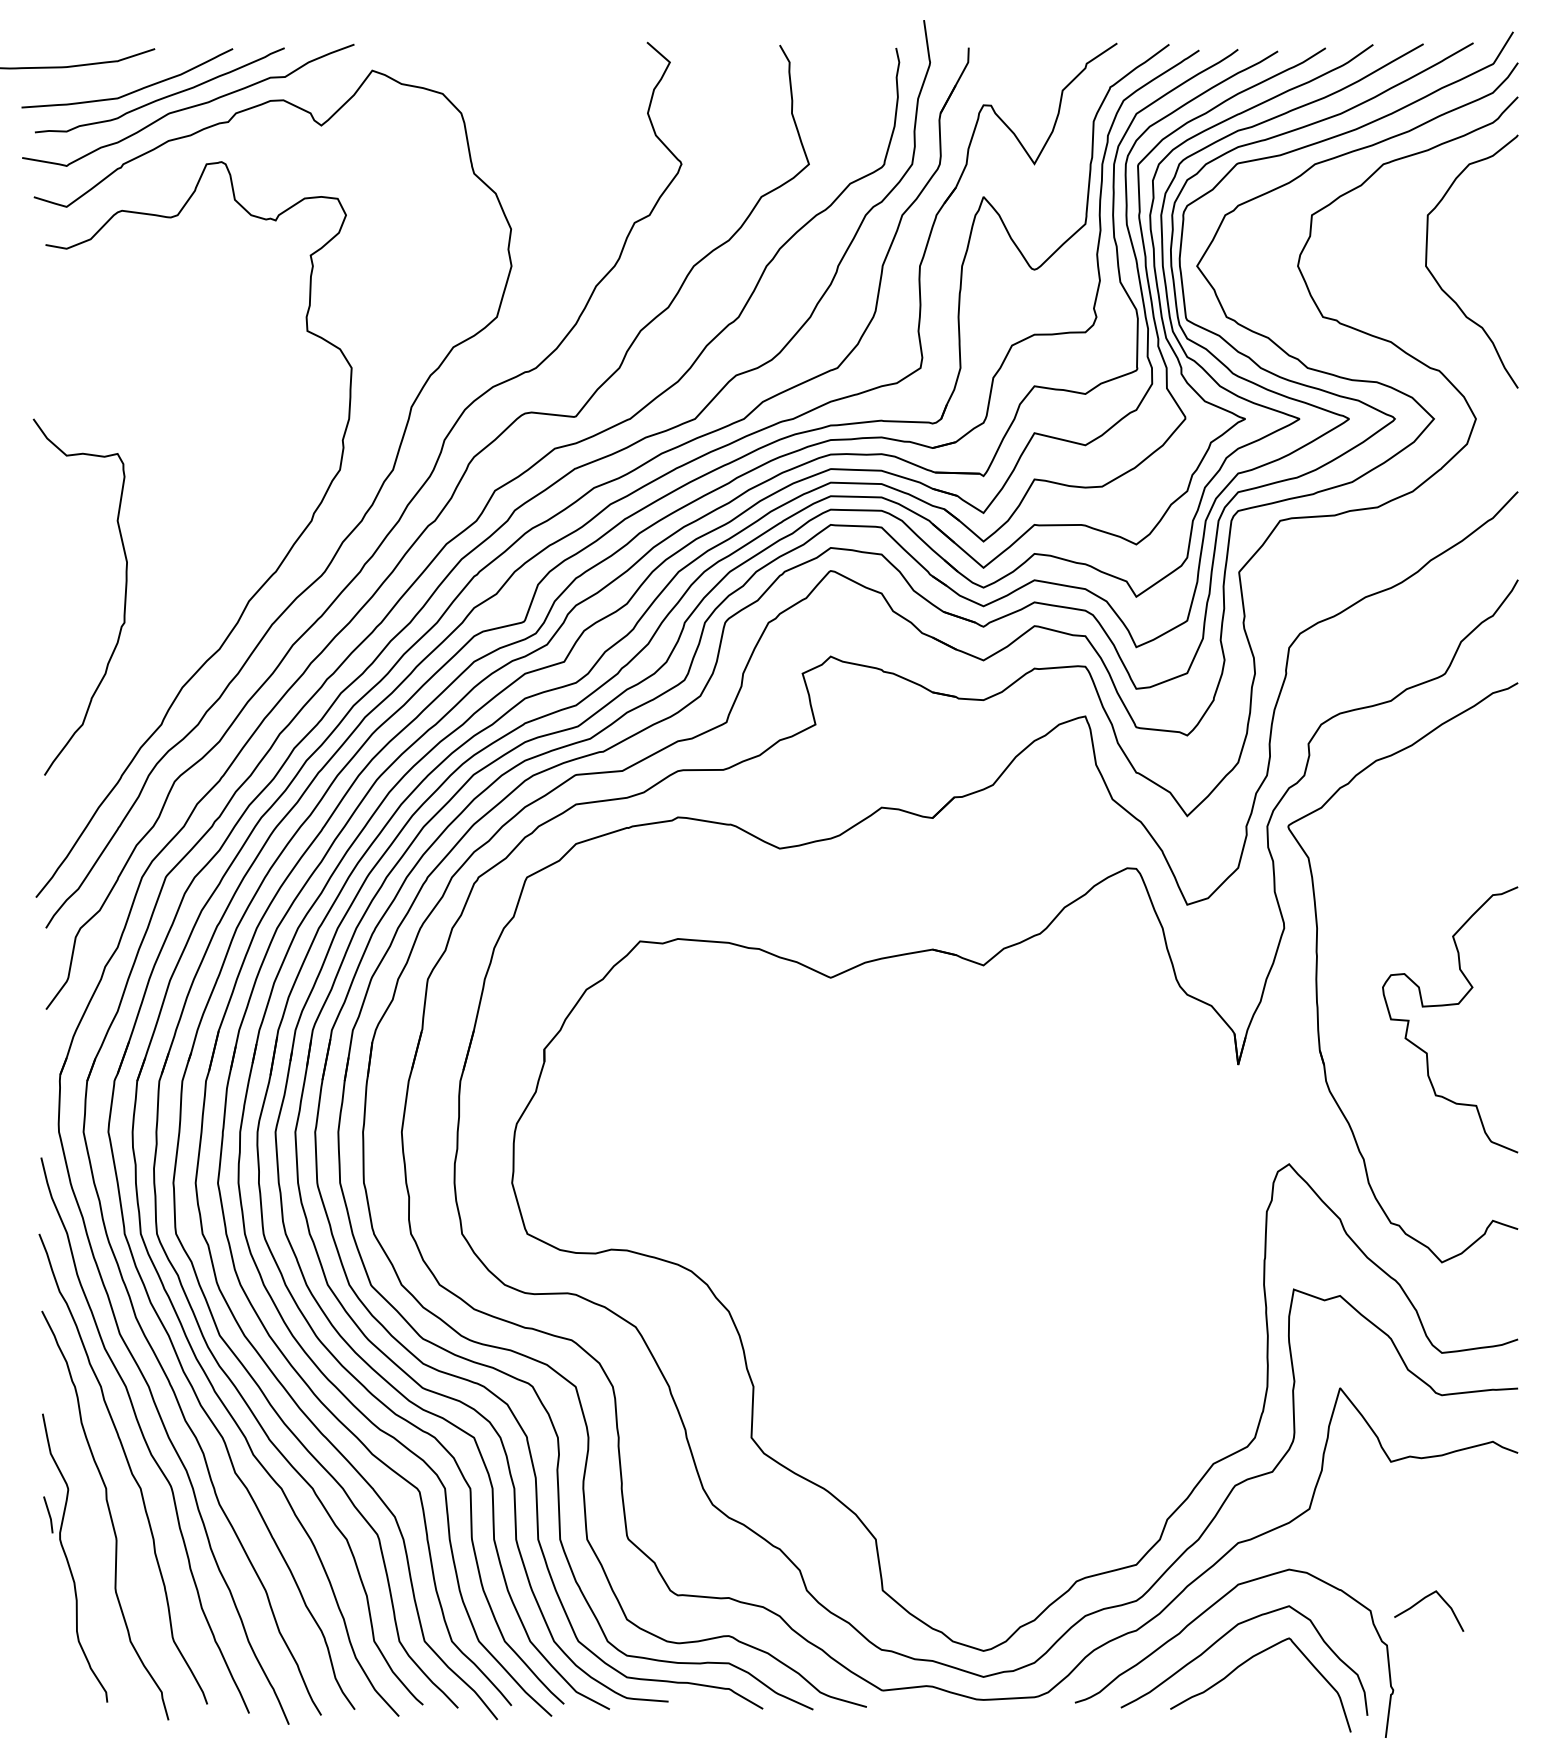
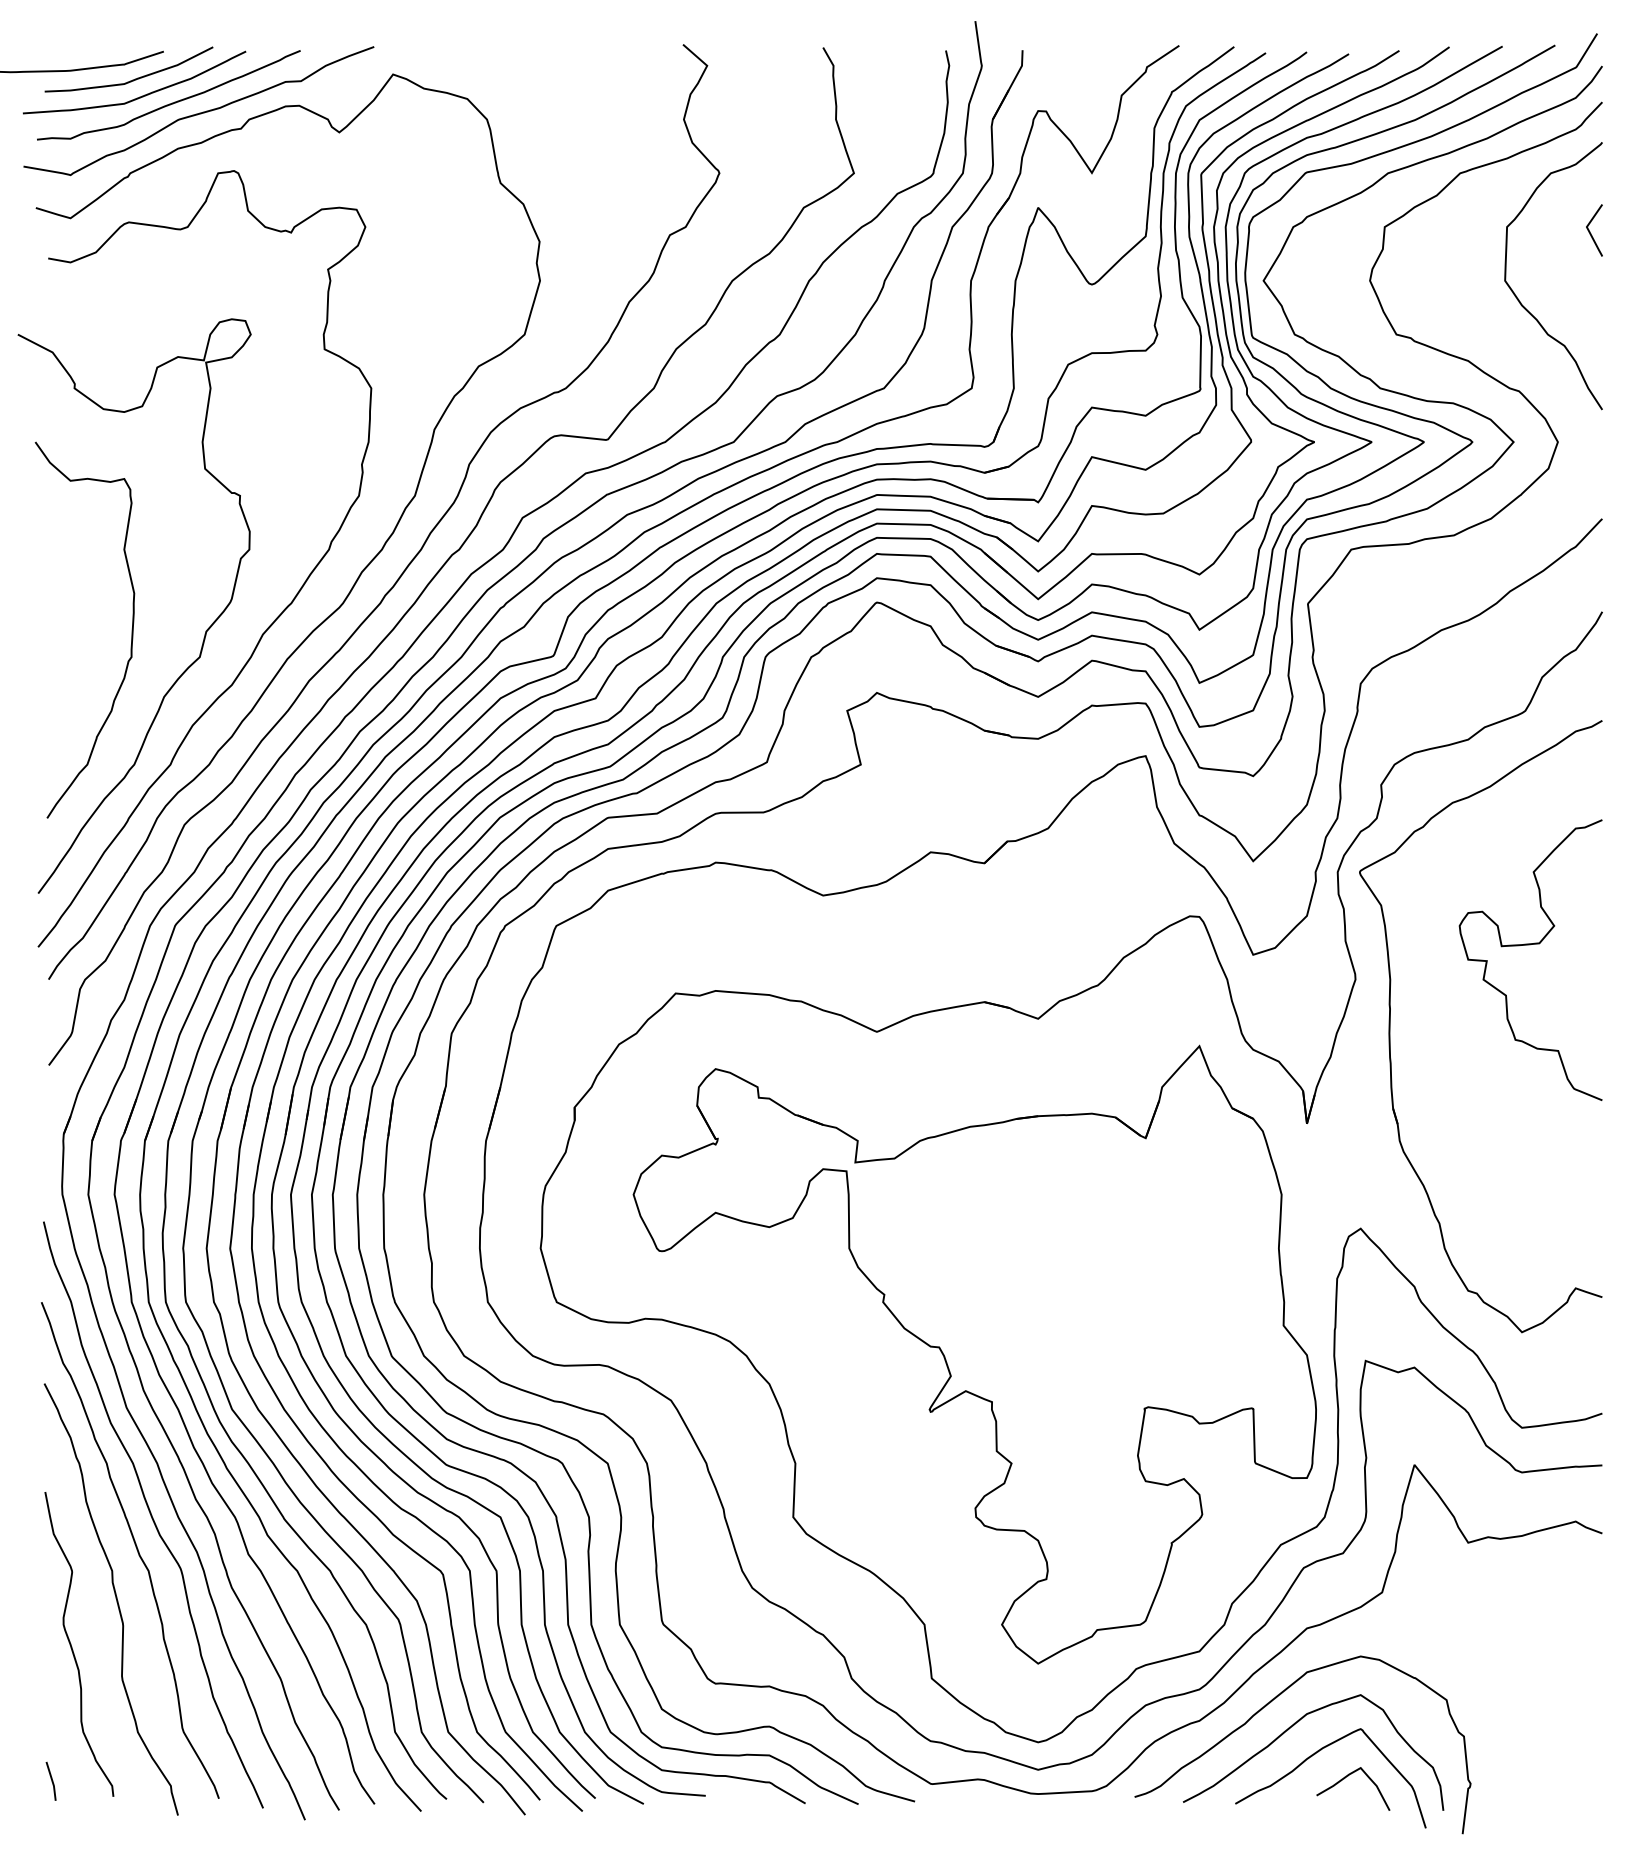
curve: (127, 74) -> (134, 78), added
line: (1507, 220) -> (1591, 232), added
curve: (194, 598) -> (205, 631), added
curve: (1445, 1006) -> (1525, 946), moved
part: (923, 1283) -> (974, 1354), added
line: (48, 1514) -> (51, 1780), moved
curve: (1421, 1601) -> (1345, 1778), moved

